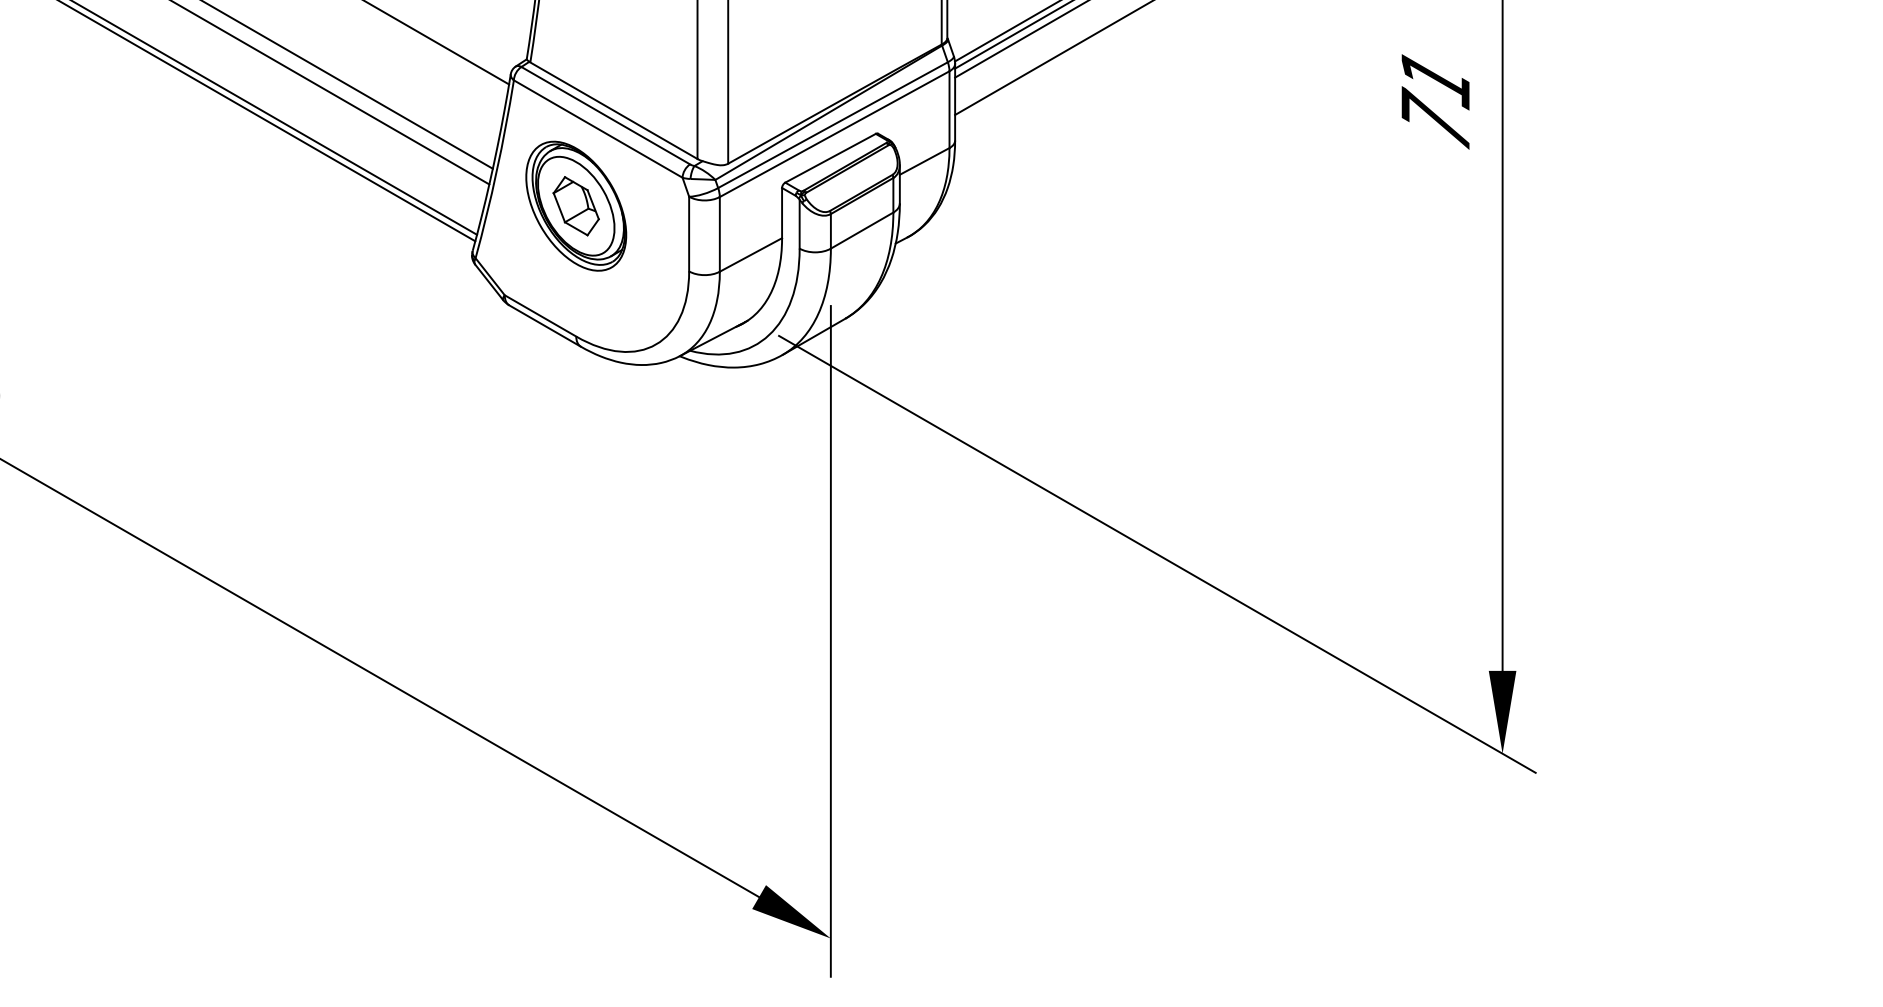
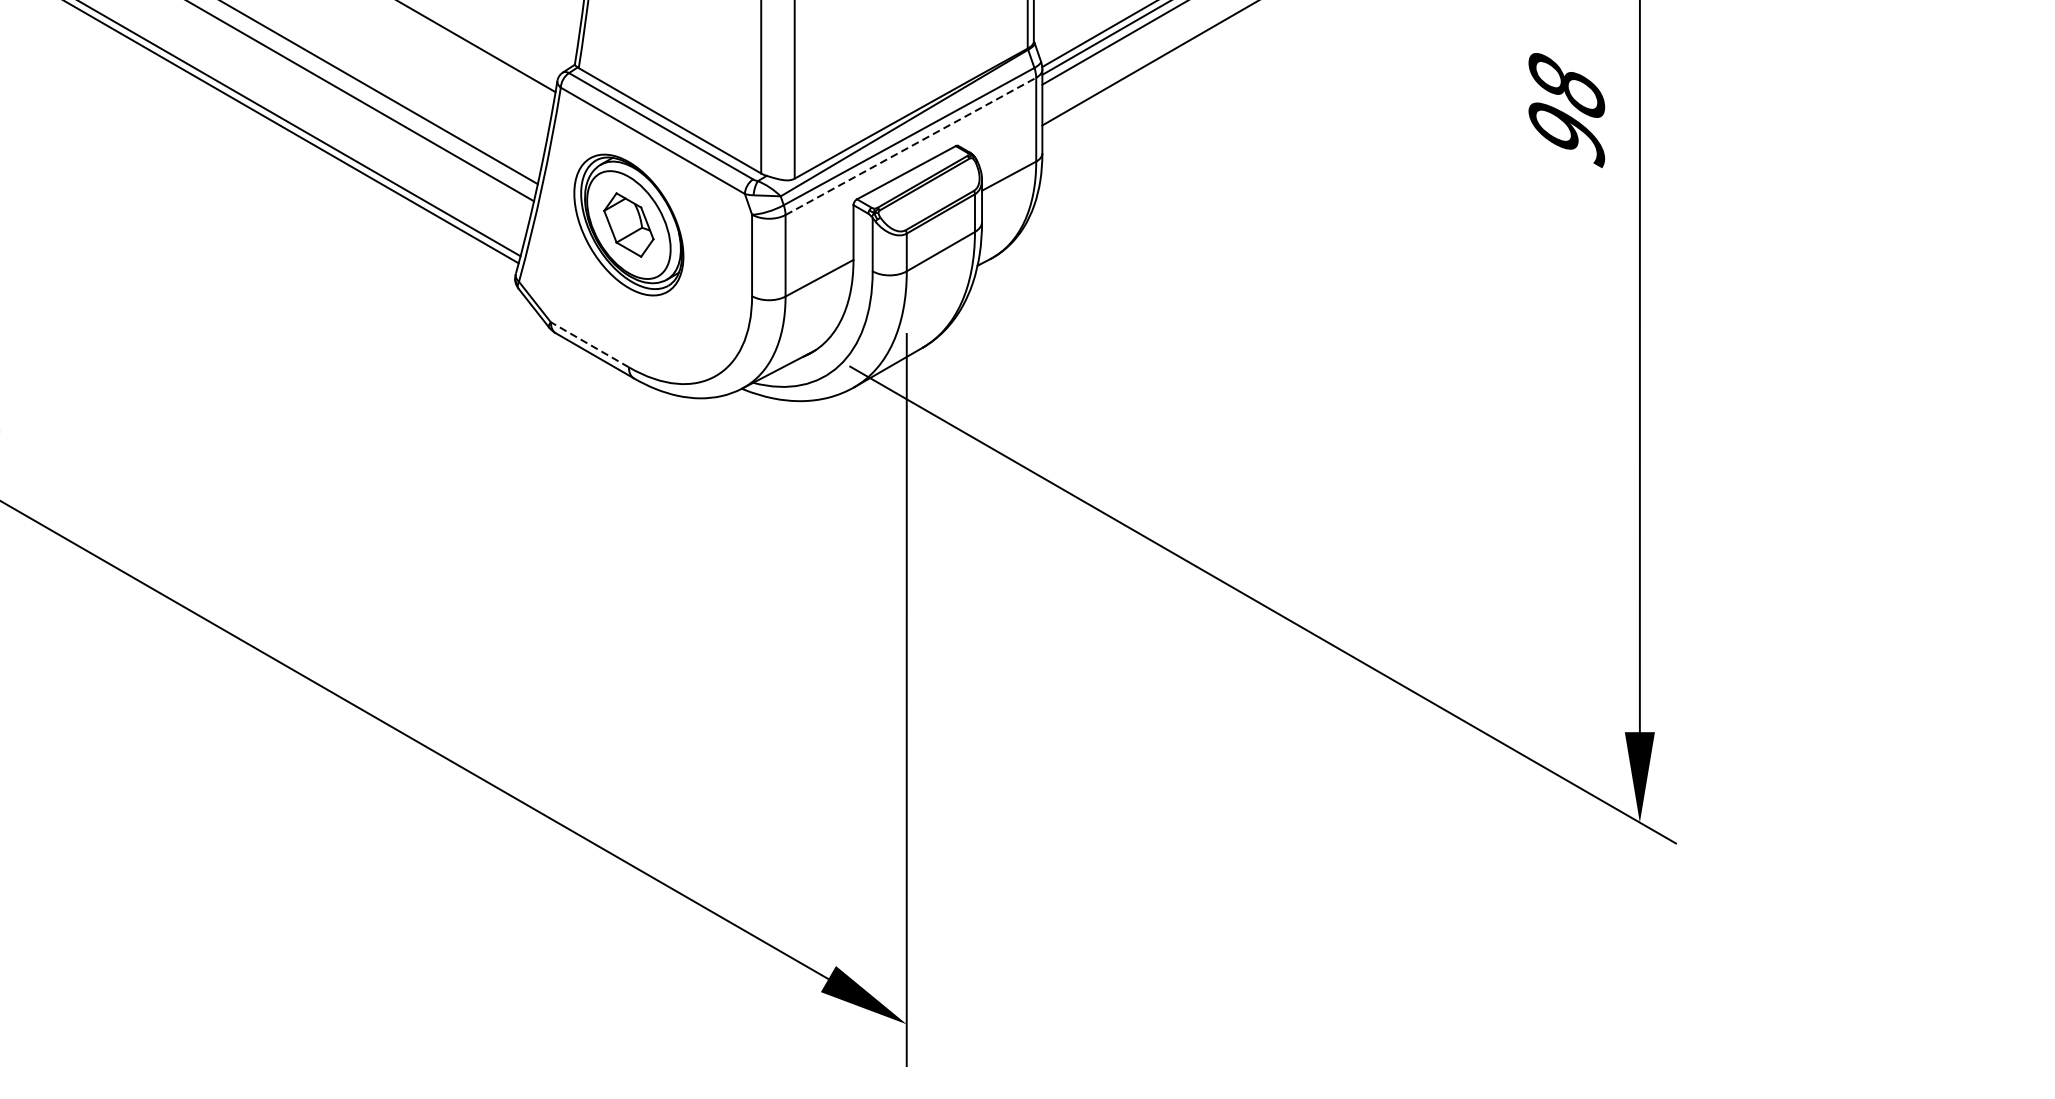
text: (1435, 100) -> (1566, 109), 71 -> 98
line: (834, 134) -> (910, 146), solid -> dashed
line: (540, 315) -> (589, 344), solid -> dashed

